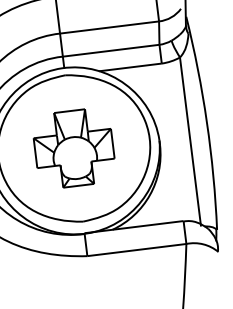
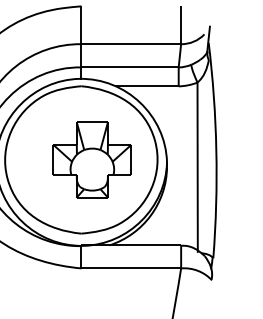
part: (73, 148) -> (91, 159), moved

